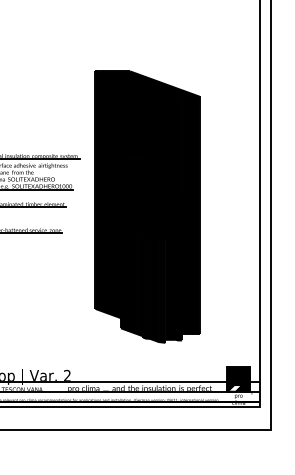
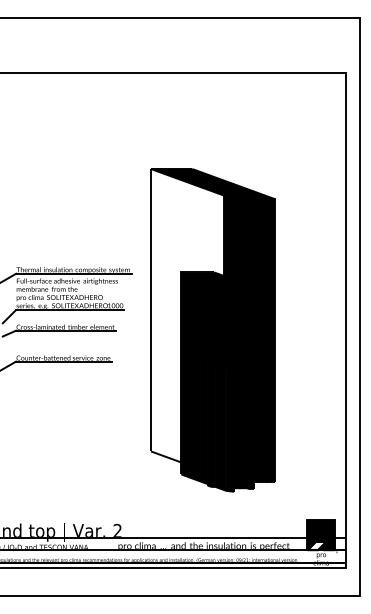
fill: (126, 194) -> (187, 315), removed

